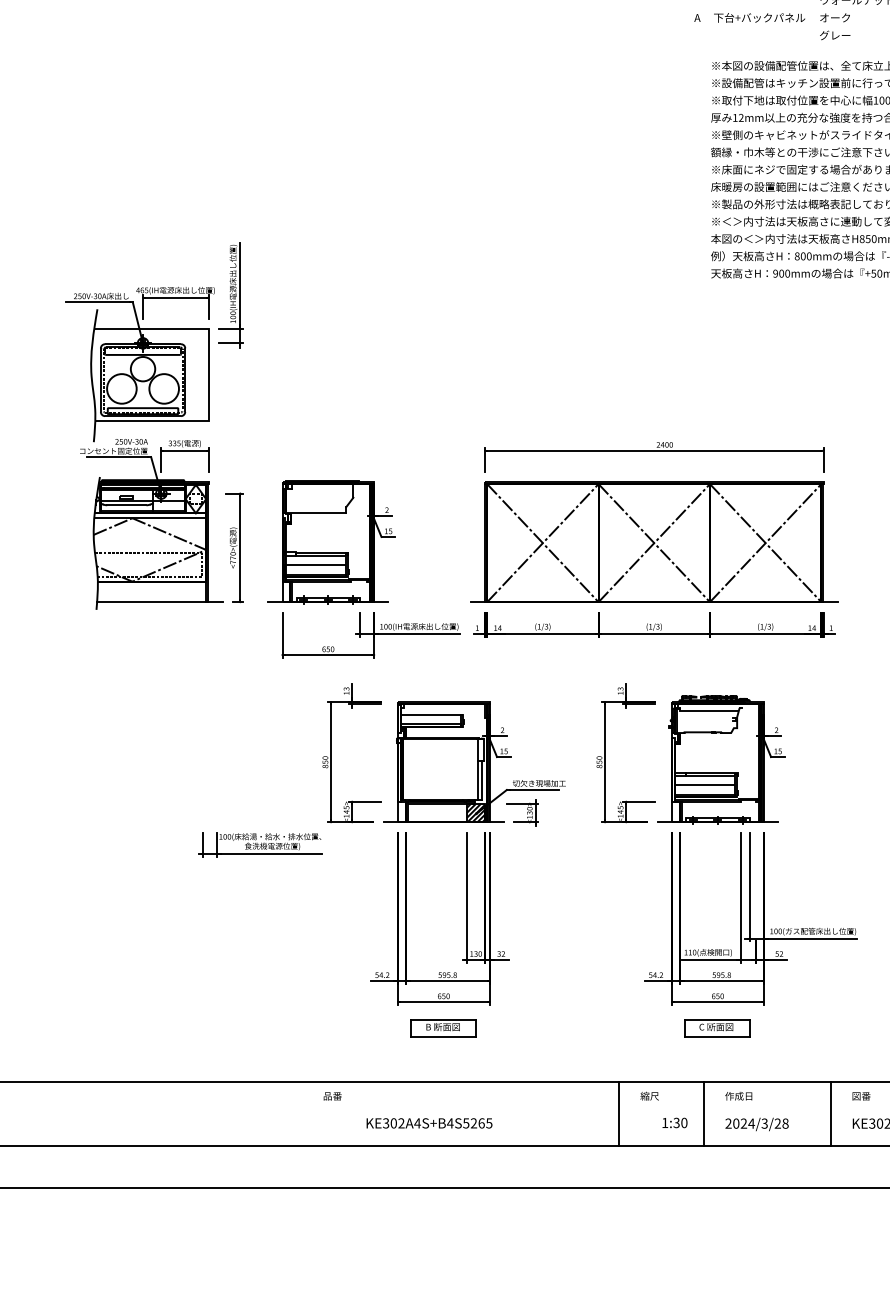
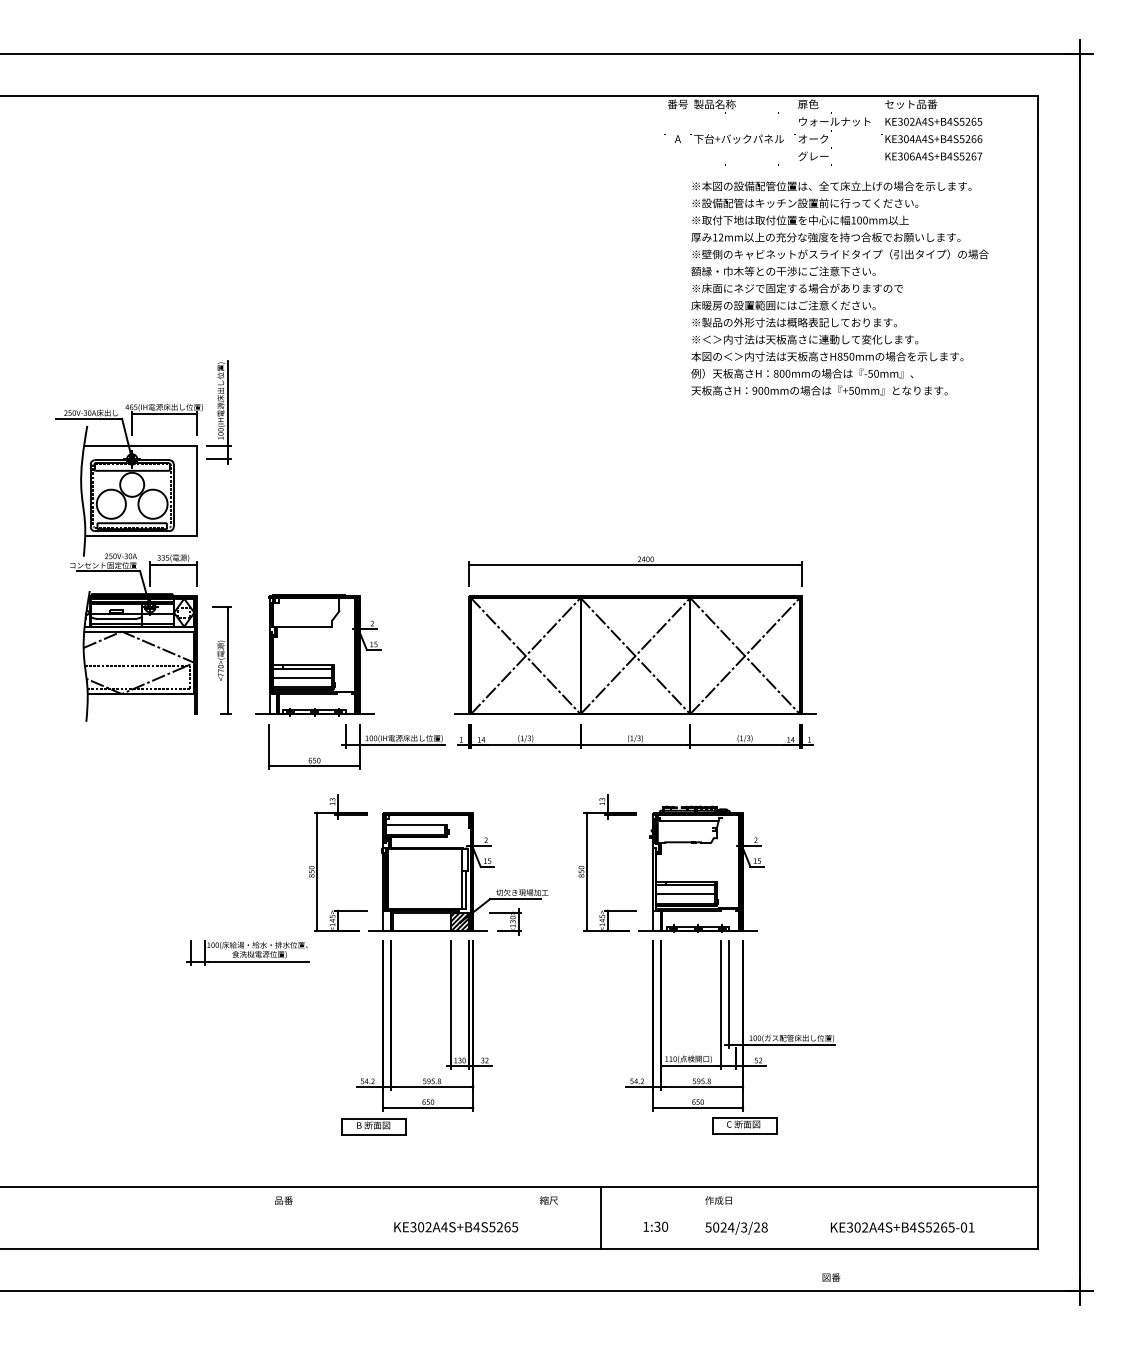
line: (159, 602) -> (148, 714), removed
part: (443, 1028) -> (373, 1126), moved
part: (717, 1028) -> (744, 1125), moved
text: (332, 1096) -> (283, 1200), moved
text: (649, 1096) -> (548, 1200), moved
text: (861, 1096) -> (831, 1277), moved
line: (704, 1113) -> (684, 1217), removed
line: (830, 1113) -> (808, 1217), removed
text: (429, 1123) -> (456, 1227), moved
text: (728, 1123) -> (708, 1227), 2024/3/28 -> 5024/3/28

